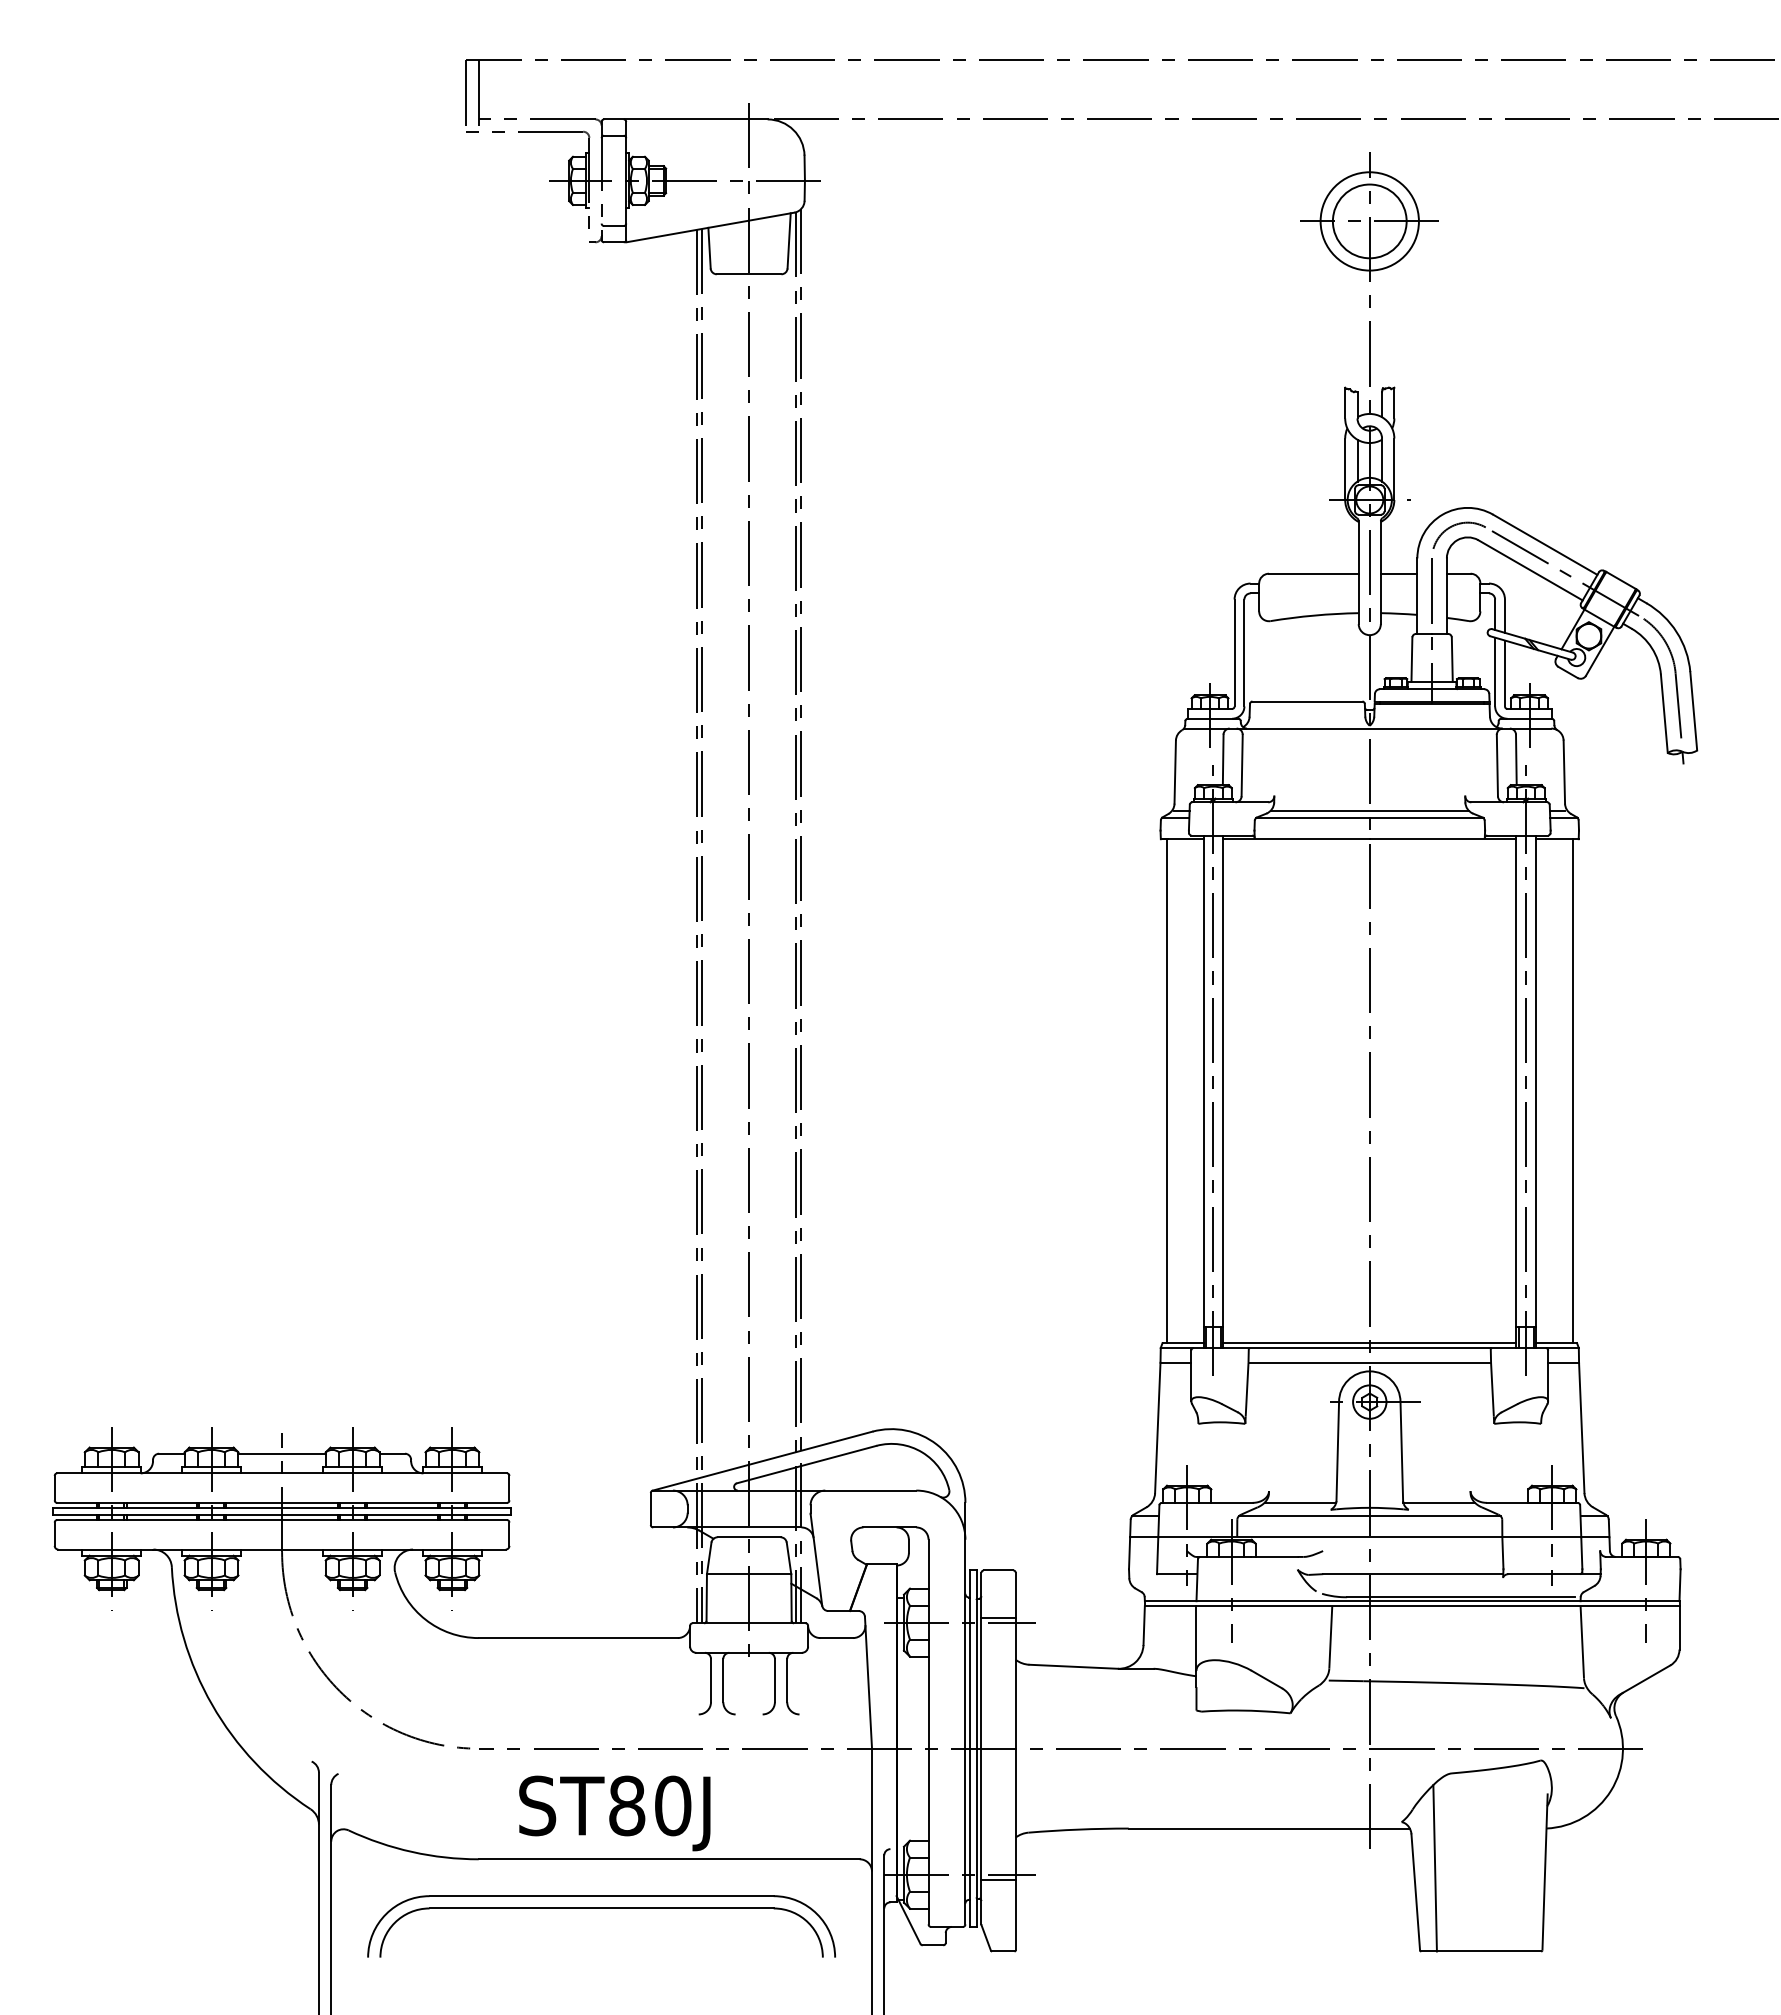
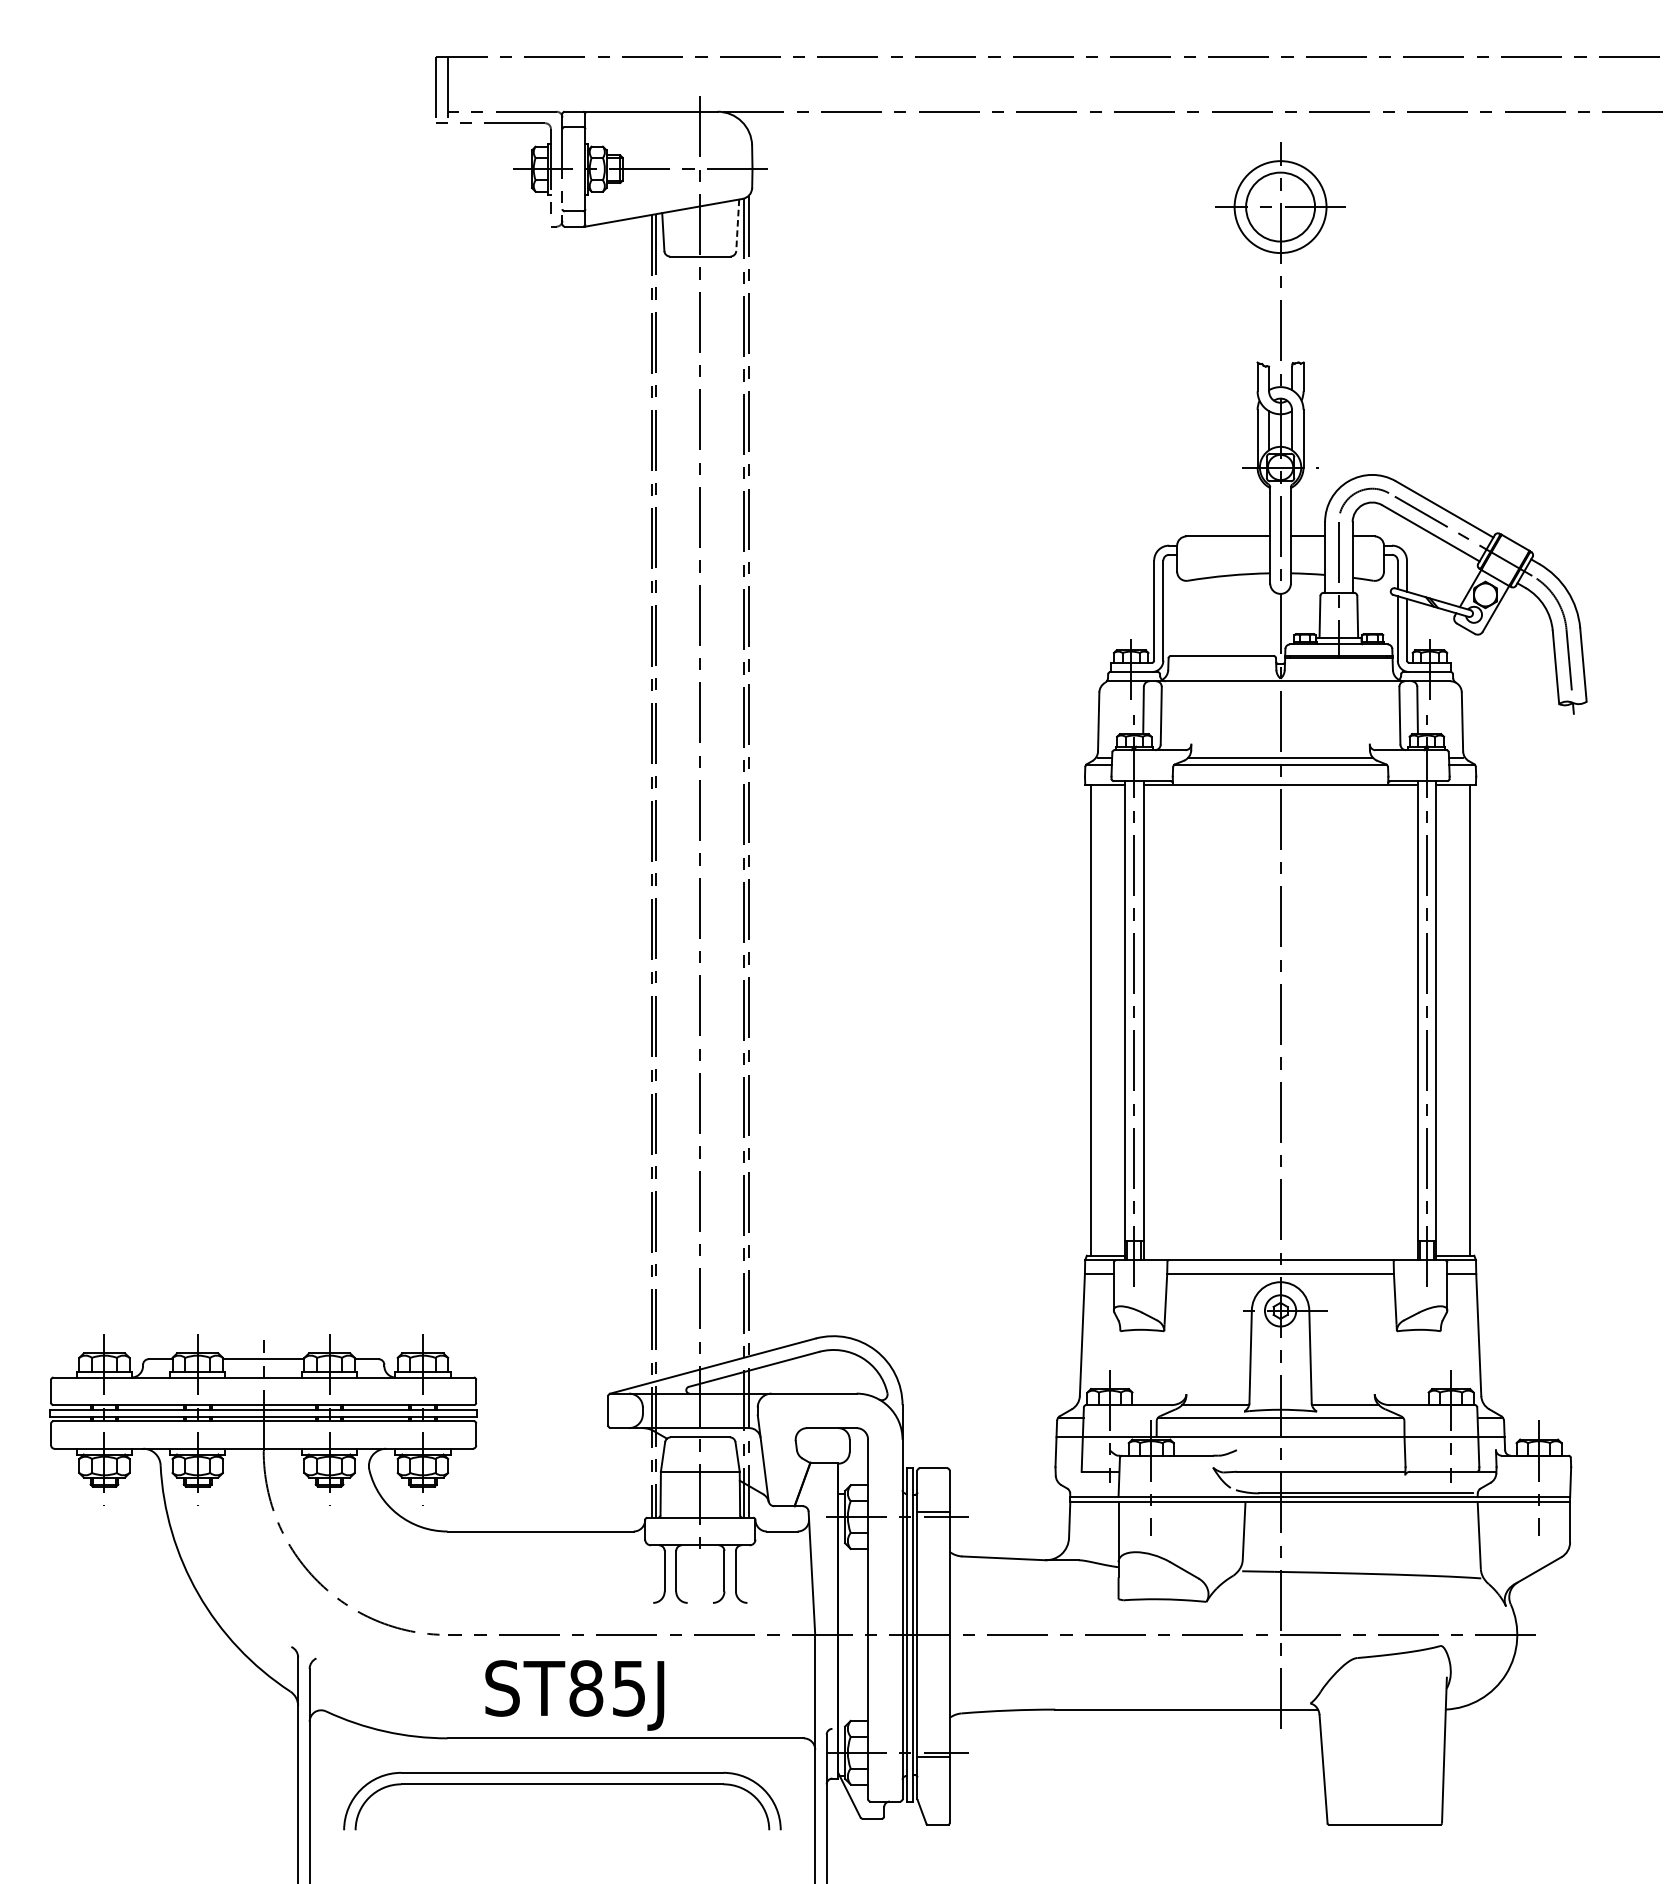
line: (789, 240) -> (738, 224), solid -> dashed
line: (1369, 1343) -> (1280, 1256), removed
text: (673, 1805) -> (629, 1688), ST80J -> ST85J
line: (1434, 1868) -> (1341, 1746), removed

